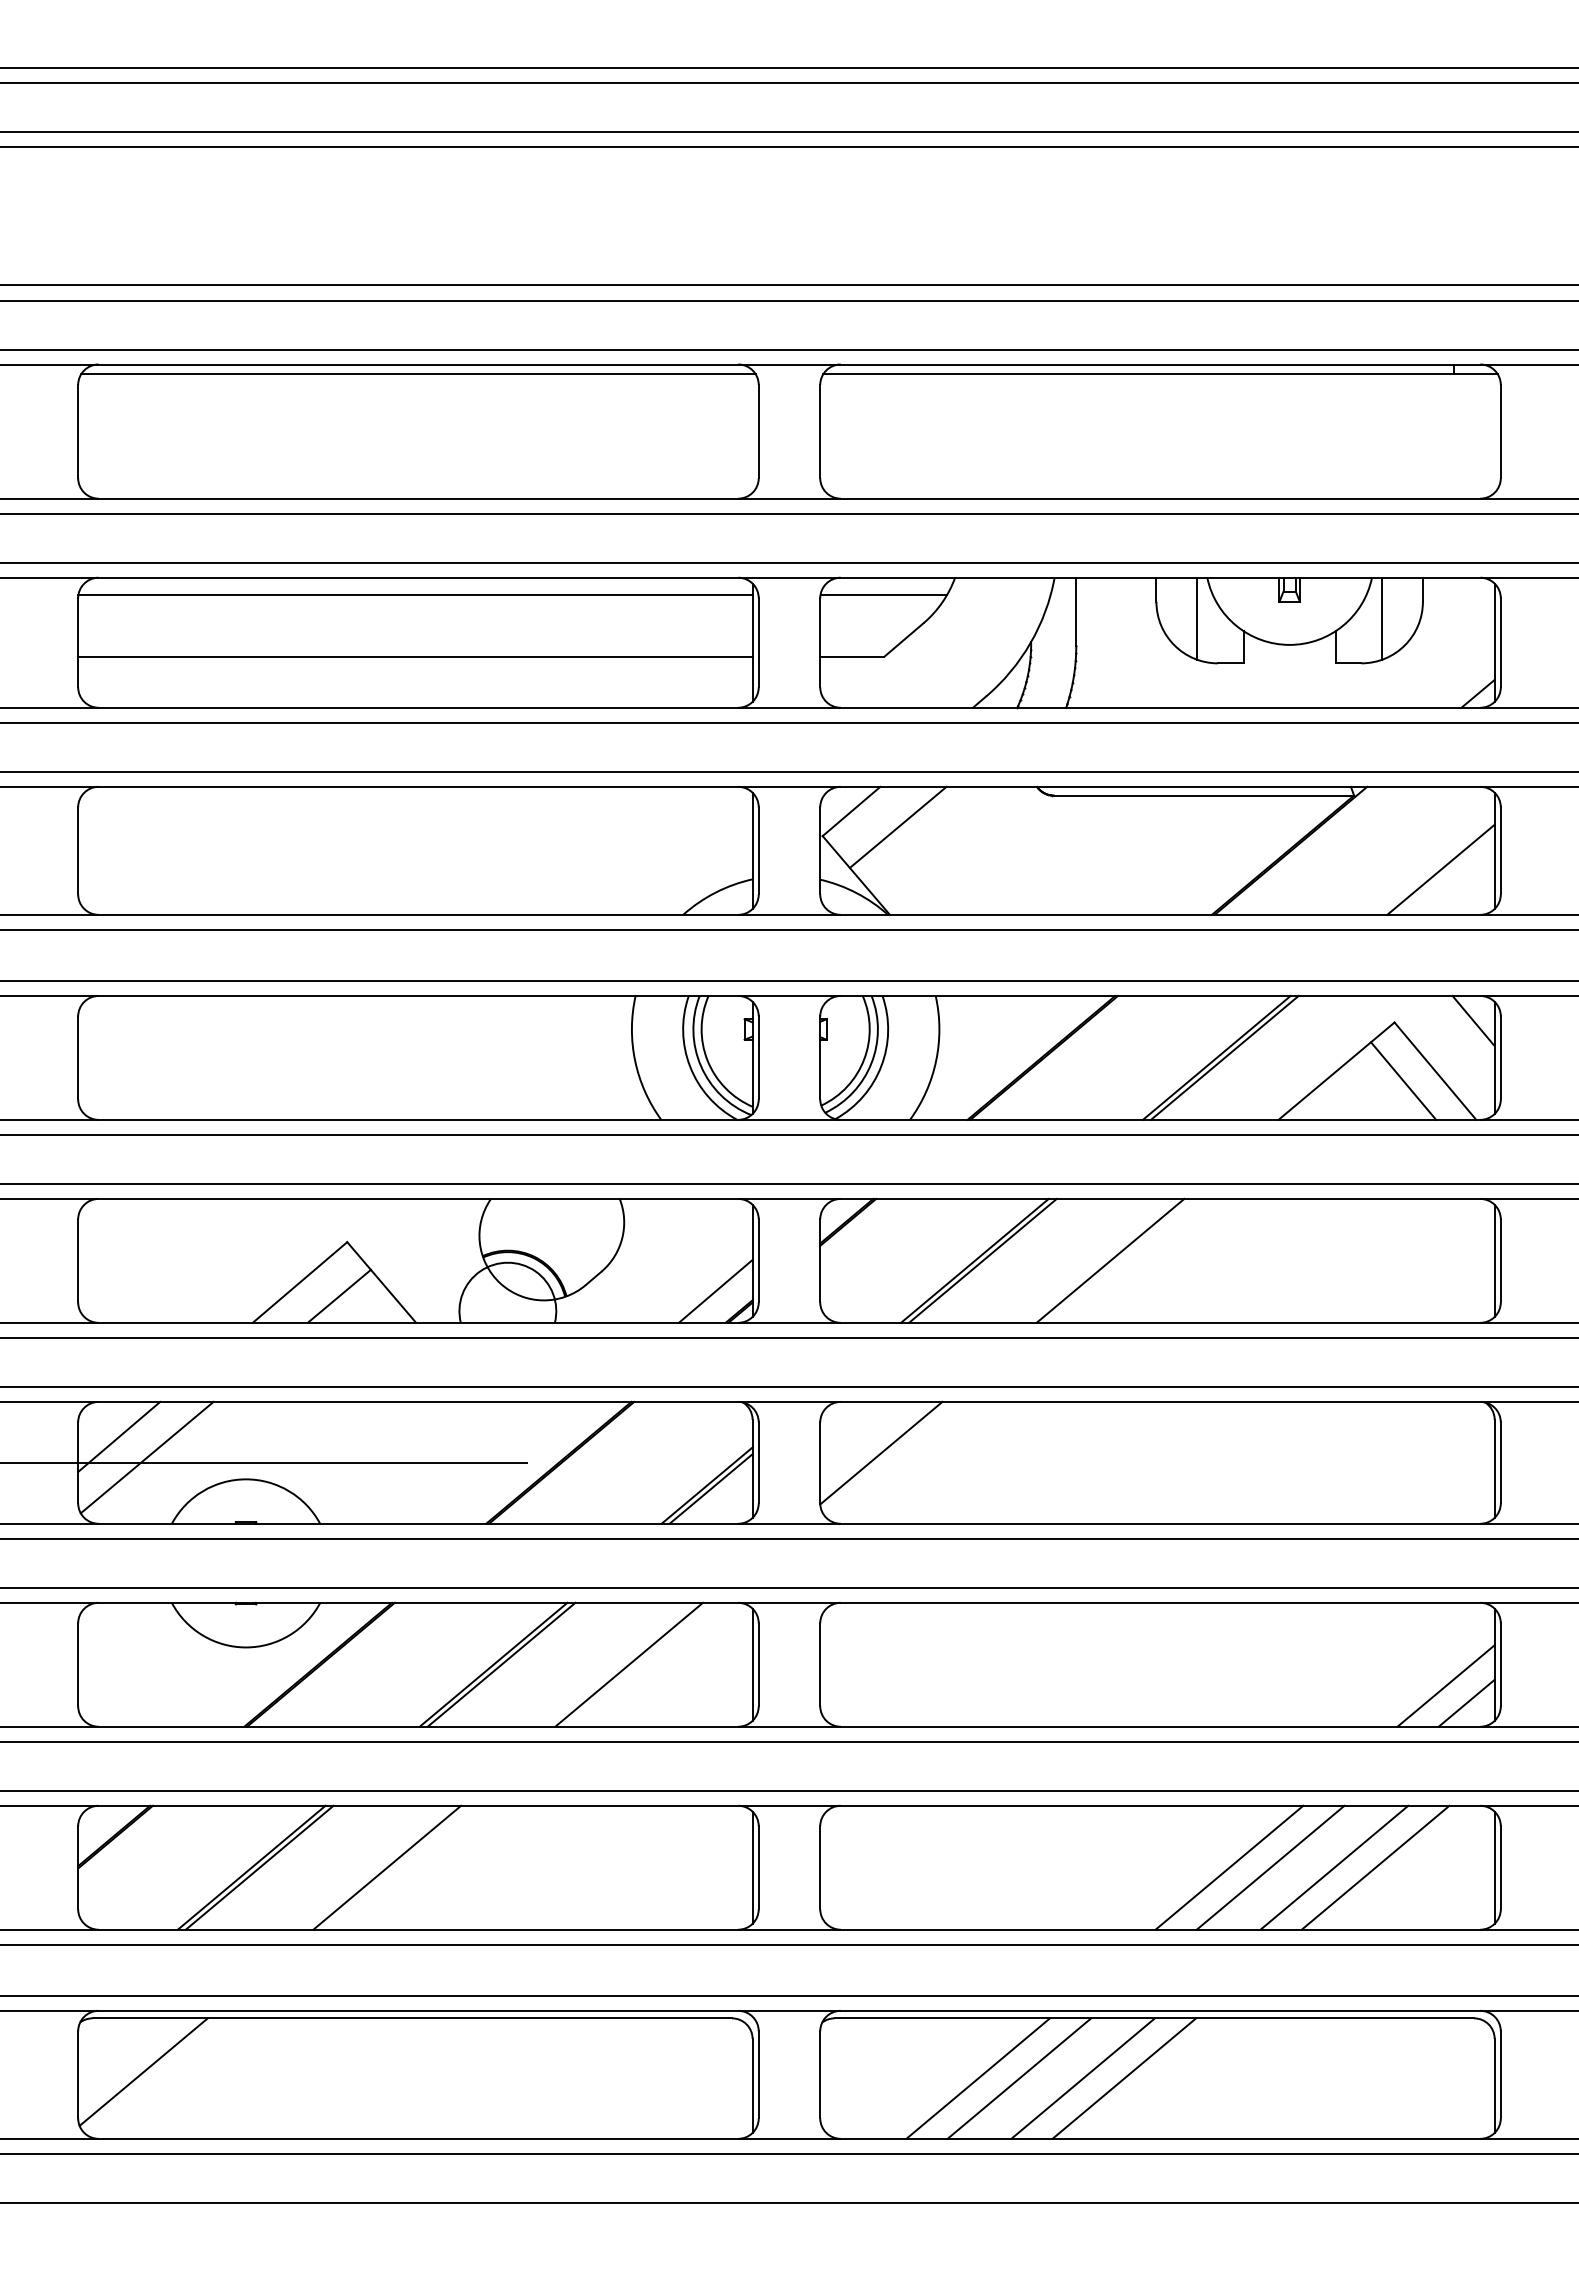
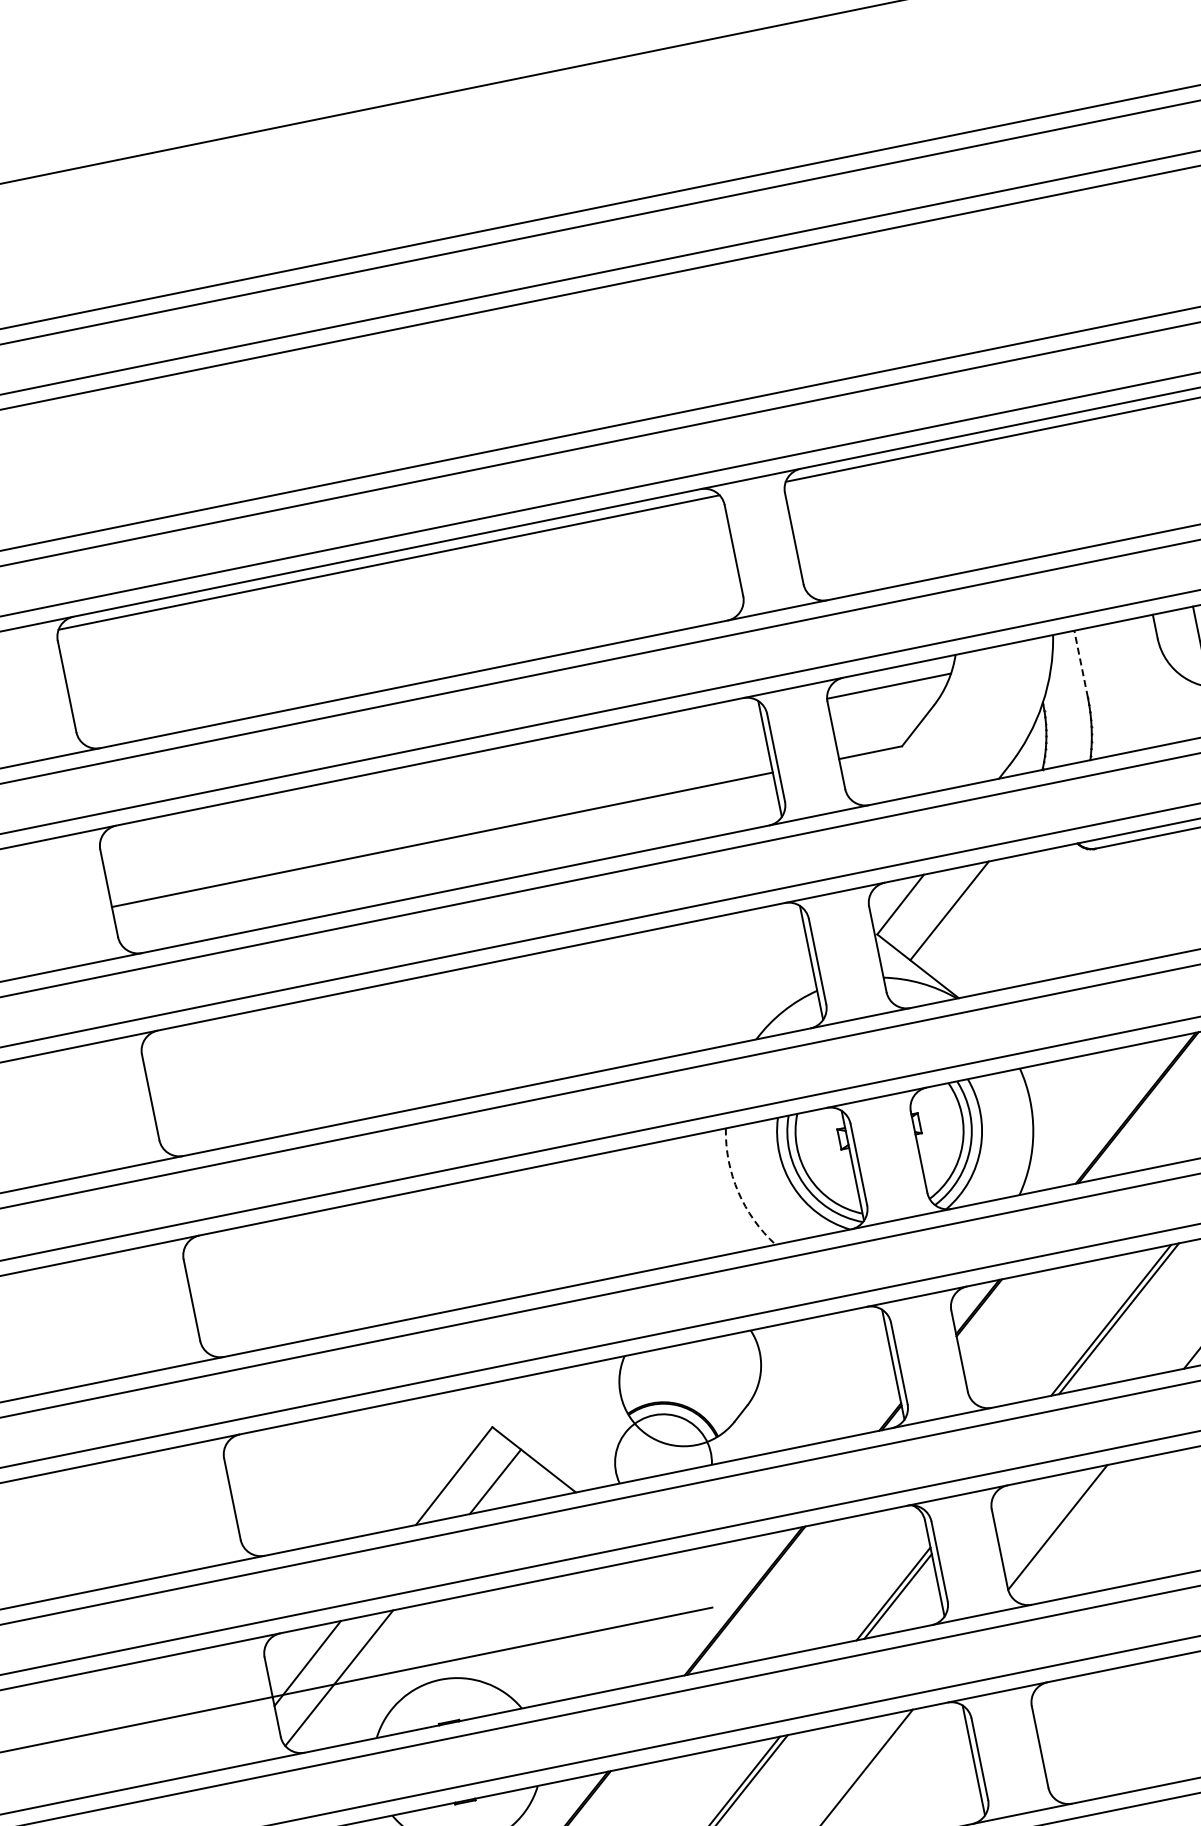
line: (415, 595) -> (430, 779), removed
line: (1076, 611) -> (1081, 663), solid -> dashed
arc: (635, 1060) -> (738, 1191), solid -> dashed
line: (715, 1290) -> (862, 1401), removed

